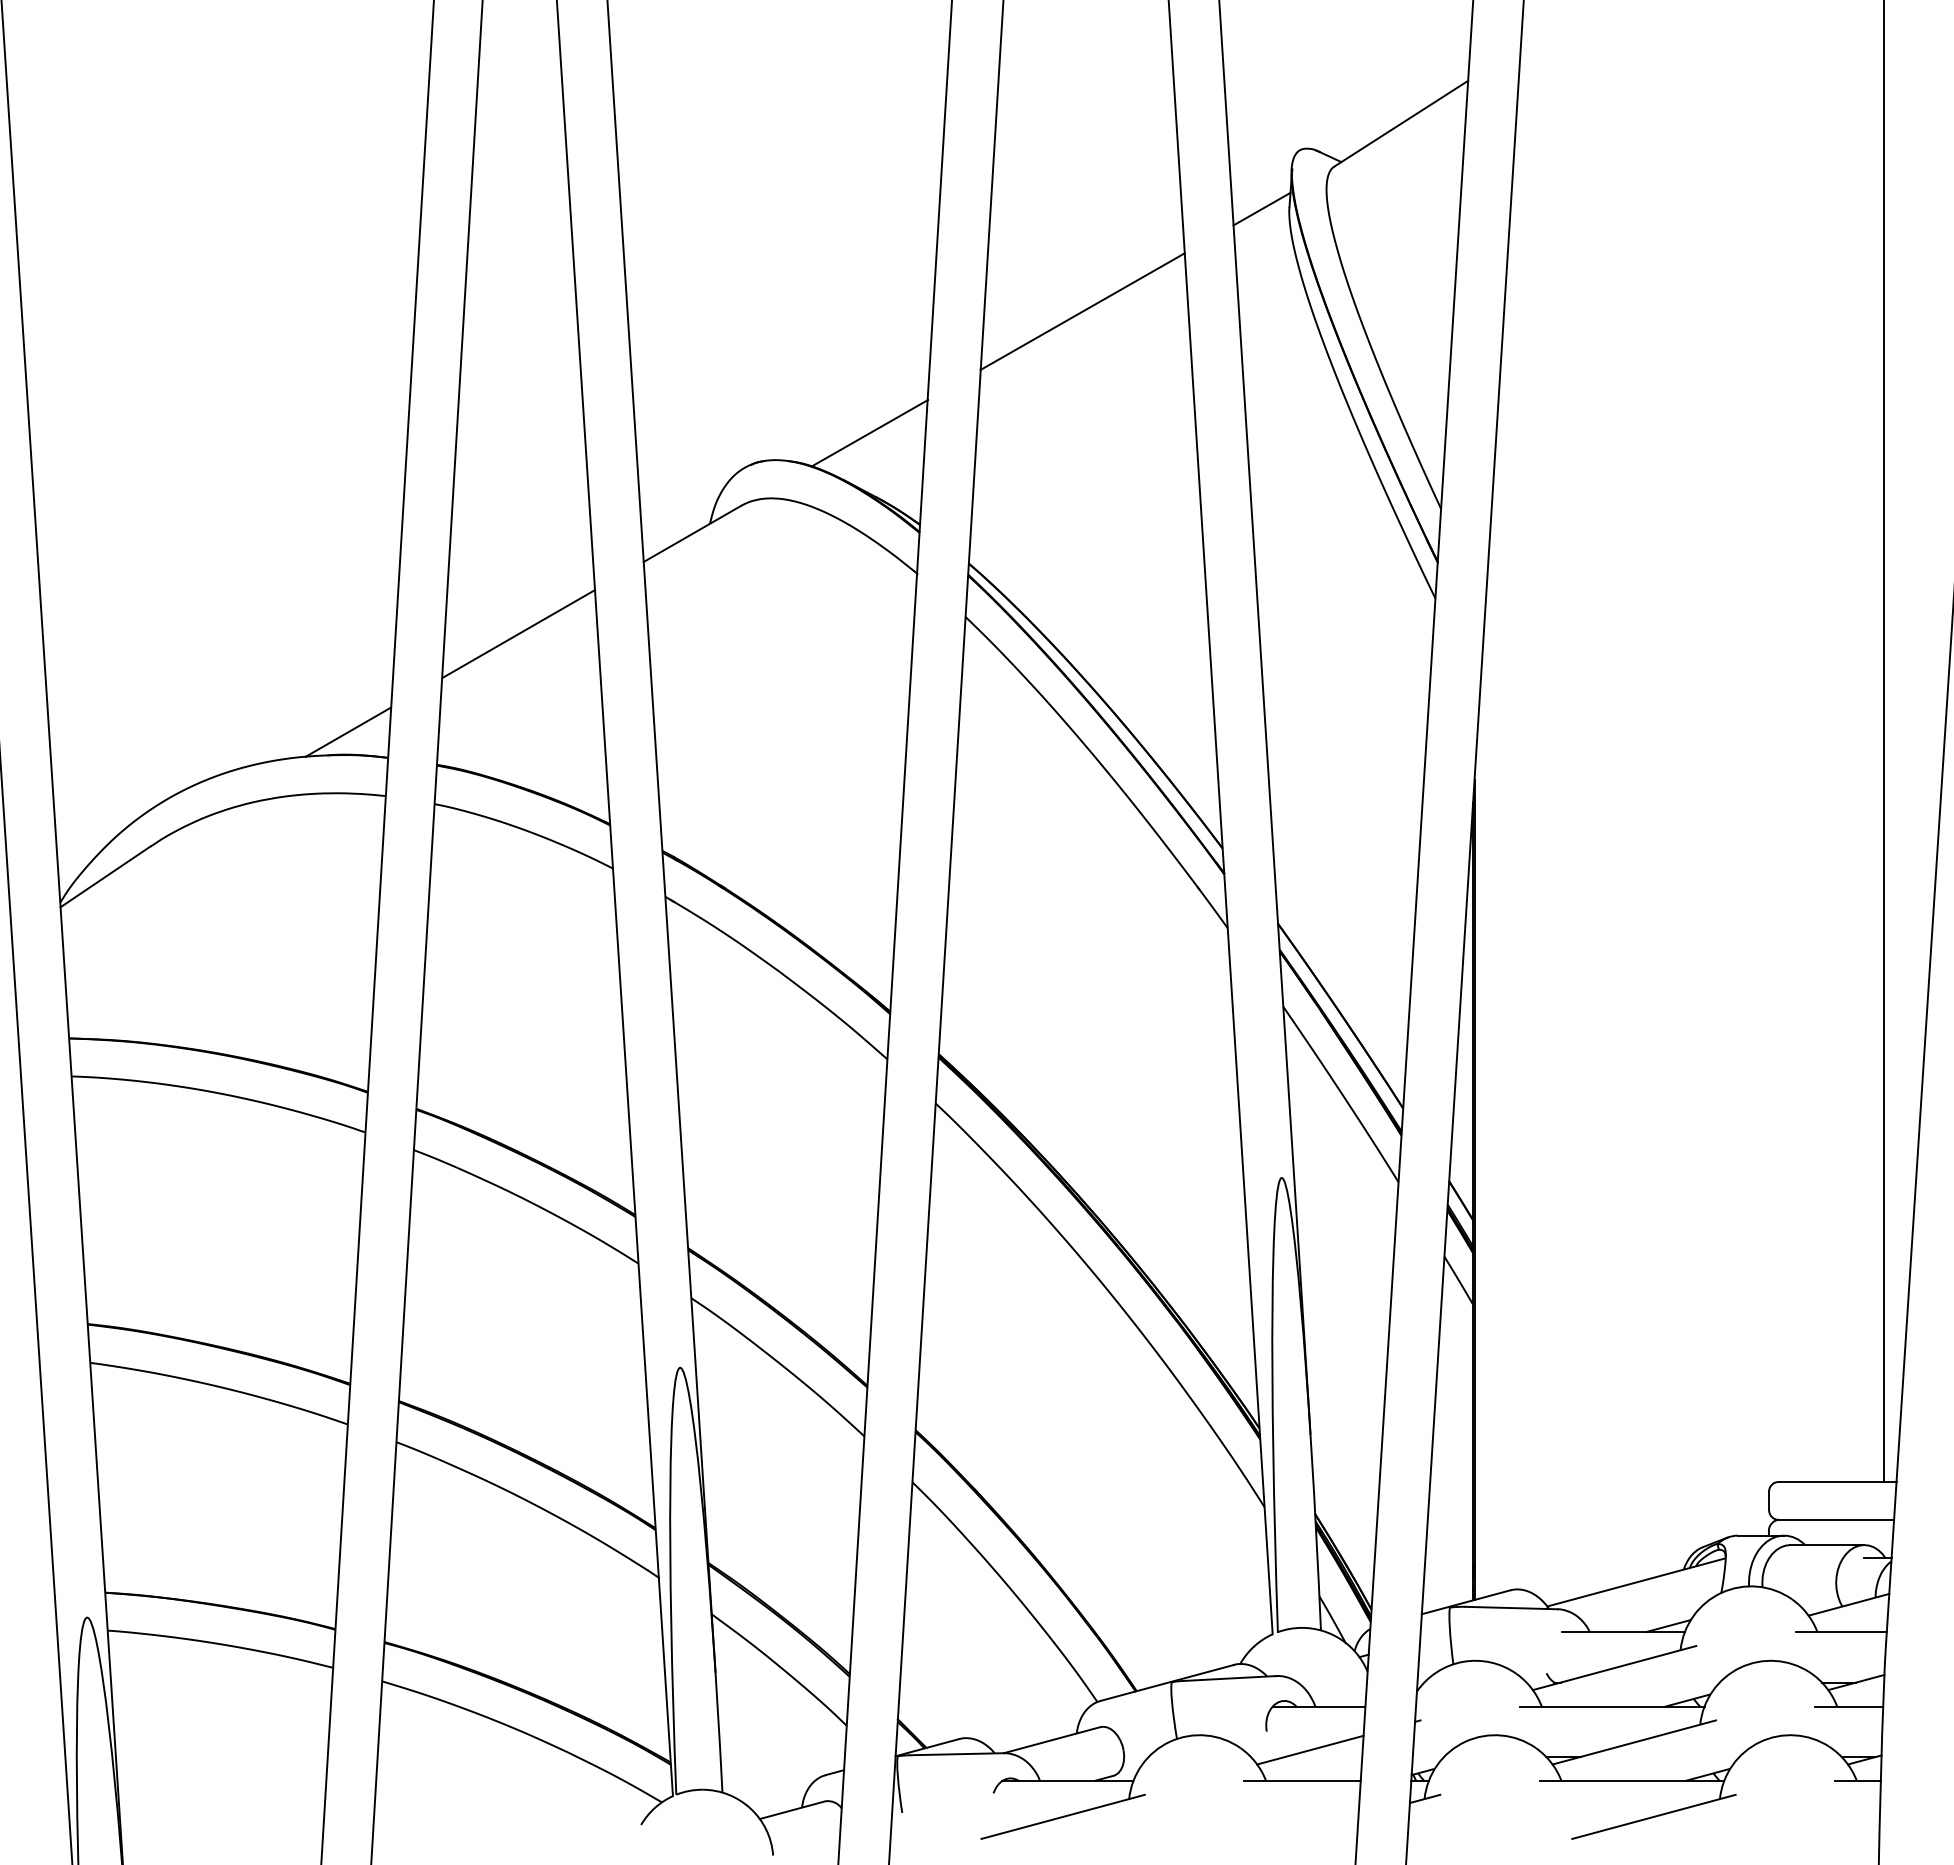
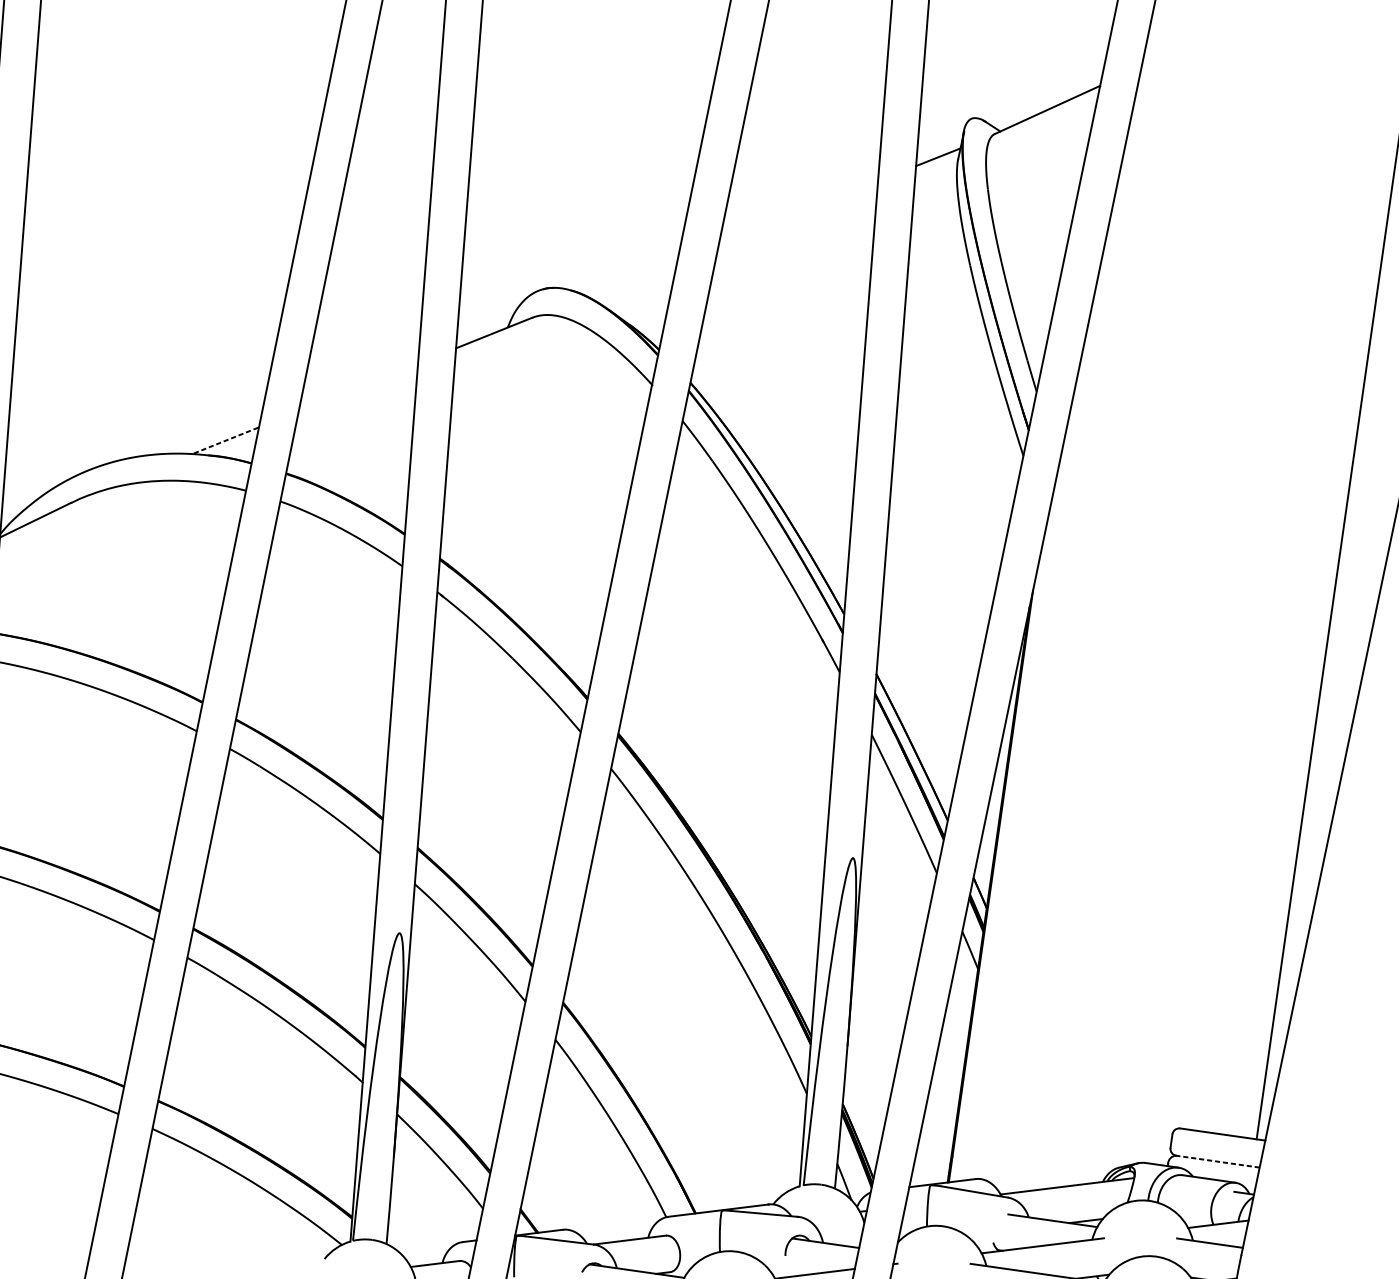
line: (1082, 311) -> (798, 212), removed
line: (869, 432) -> (632, 278), removed
line: (518, 633) -> (358, 387), removed
line: (347, 732) -> (224, 440), solid -> dashed
line: (1836, 1519) -> (1218, 1161), solid -> dashed

